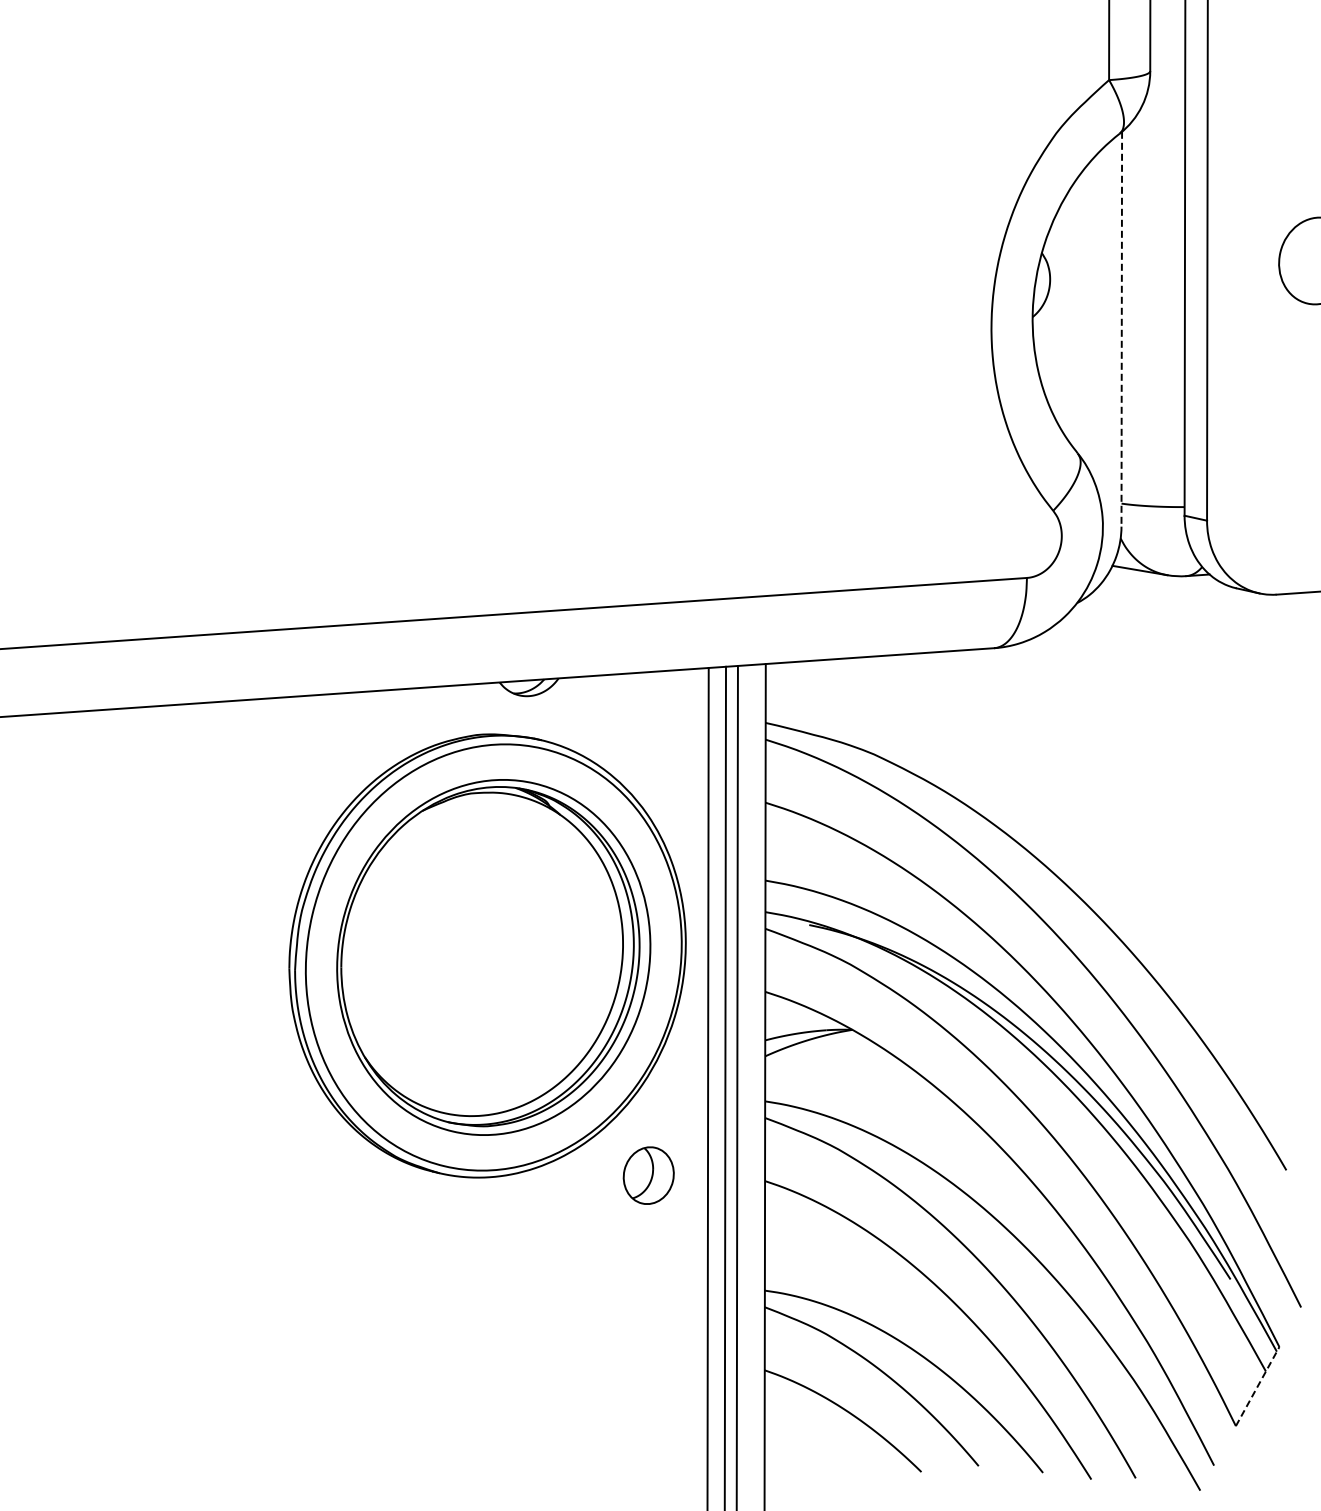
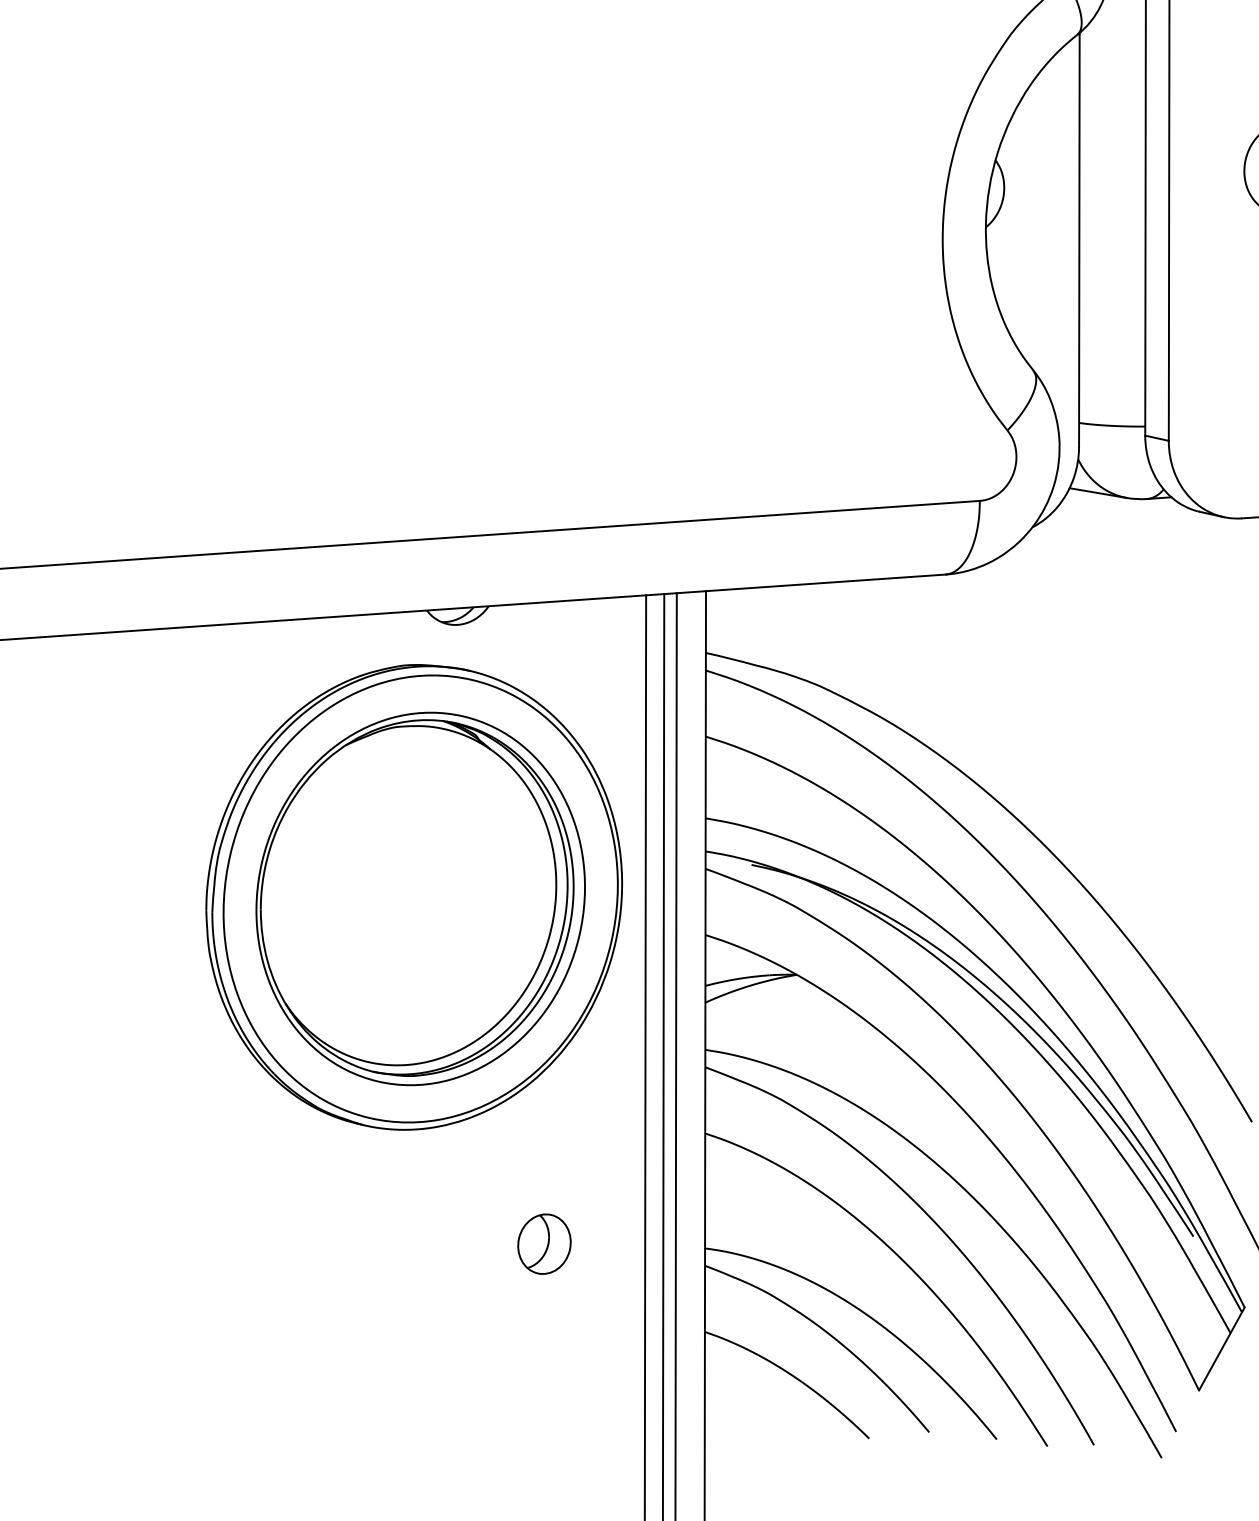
line: (1121, 329) -> (1079, 240), dashed -> solid
part: (648, 1175) -> (544, 1244), moved
line: (1257, 1386) -> (1221, 1348), dashed -> solid

